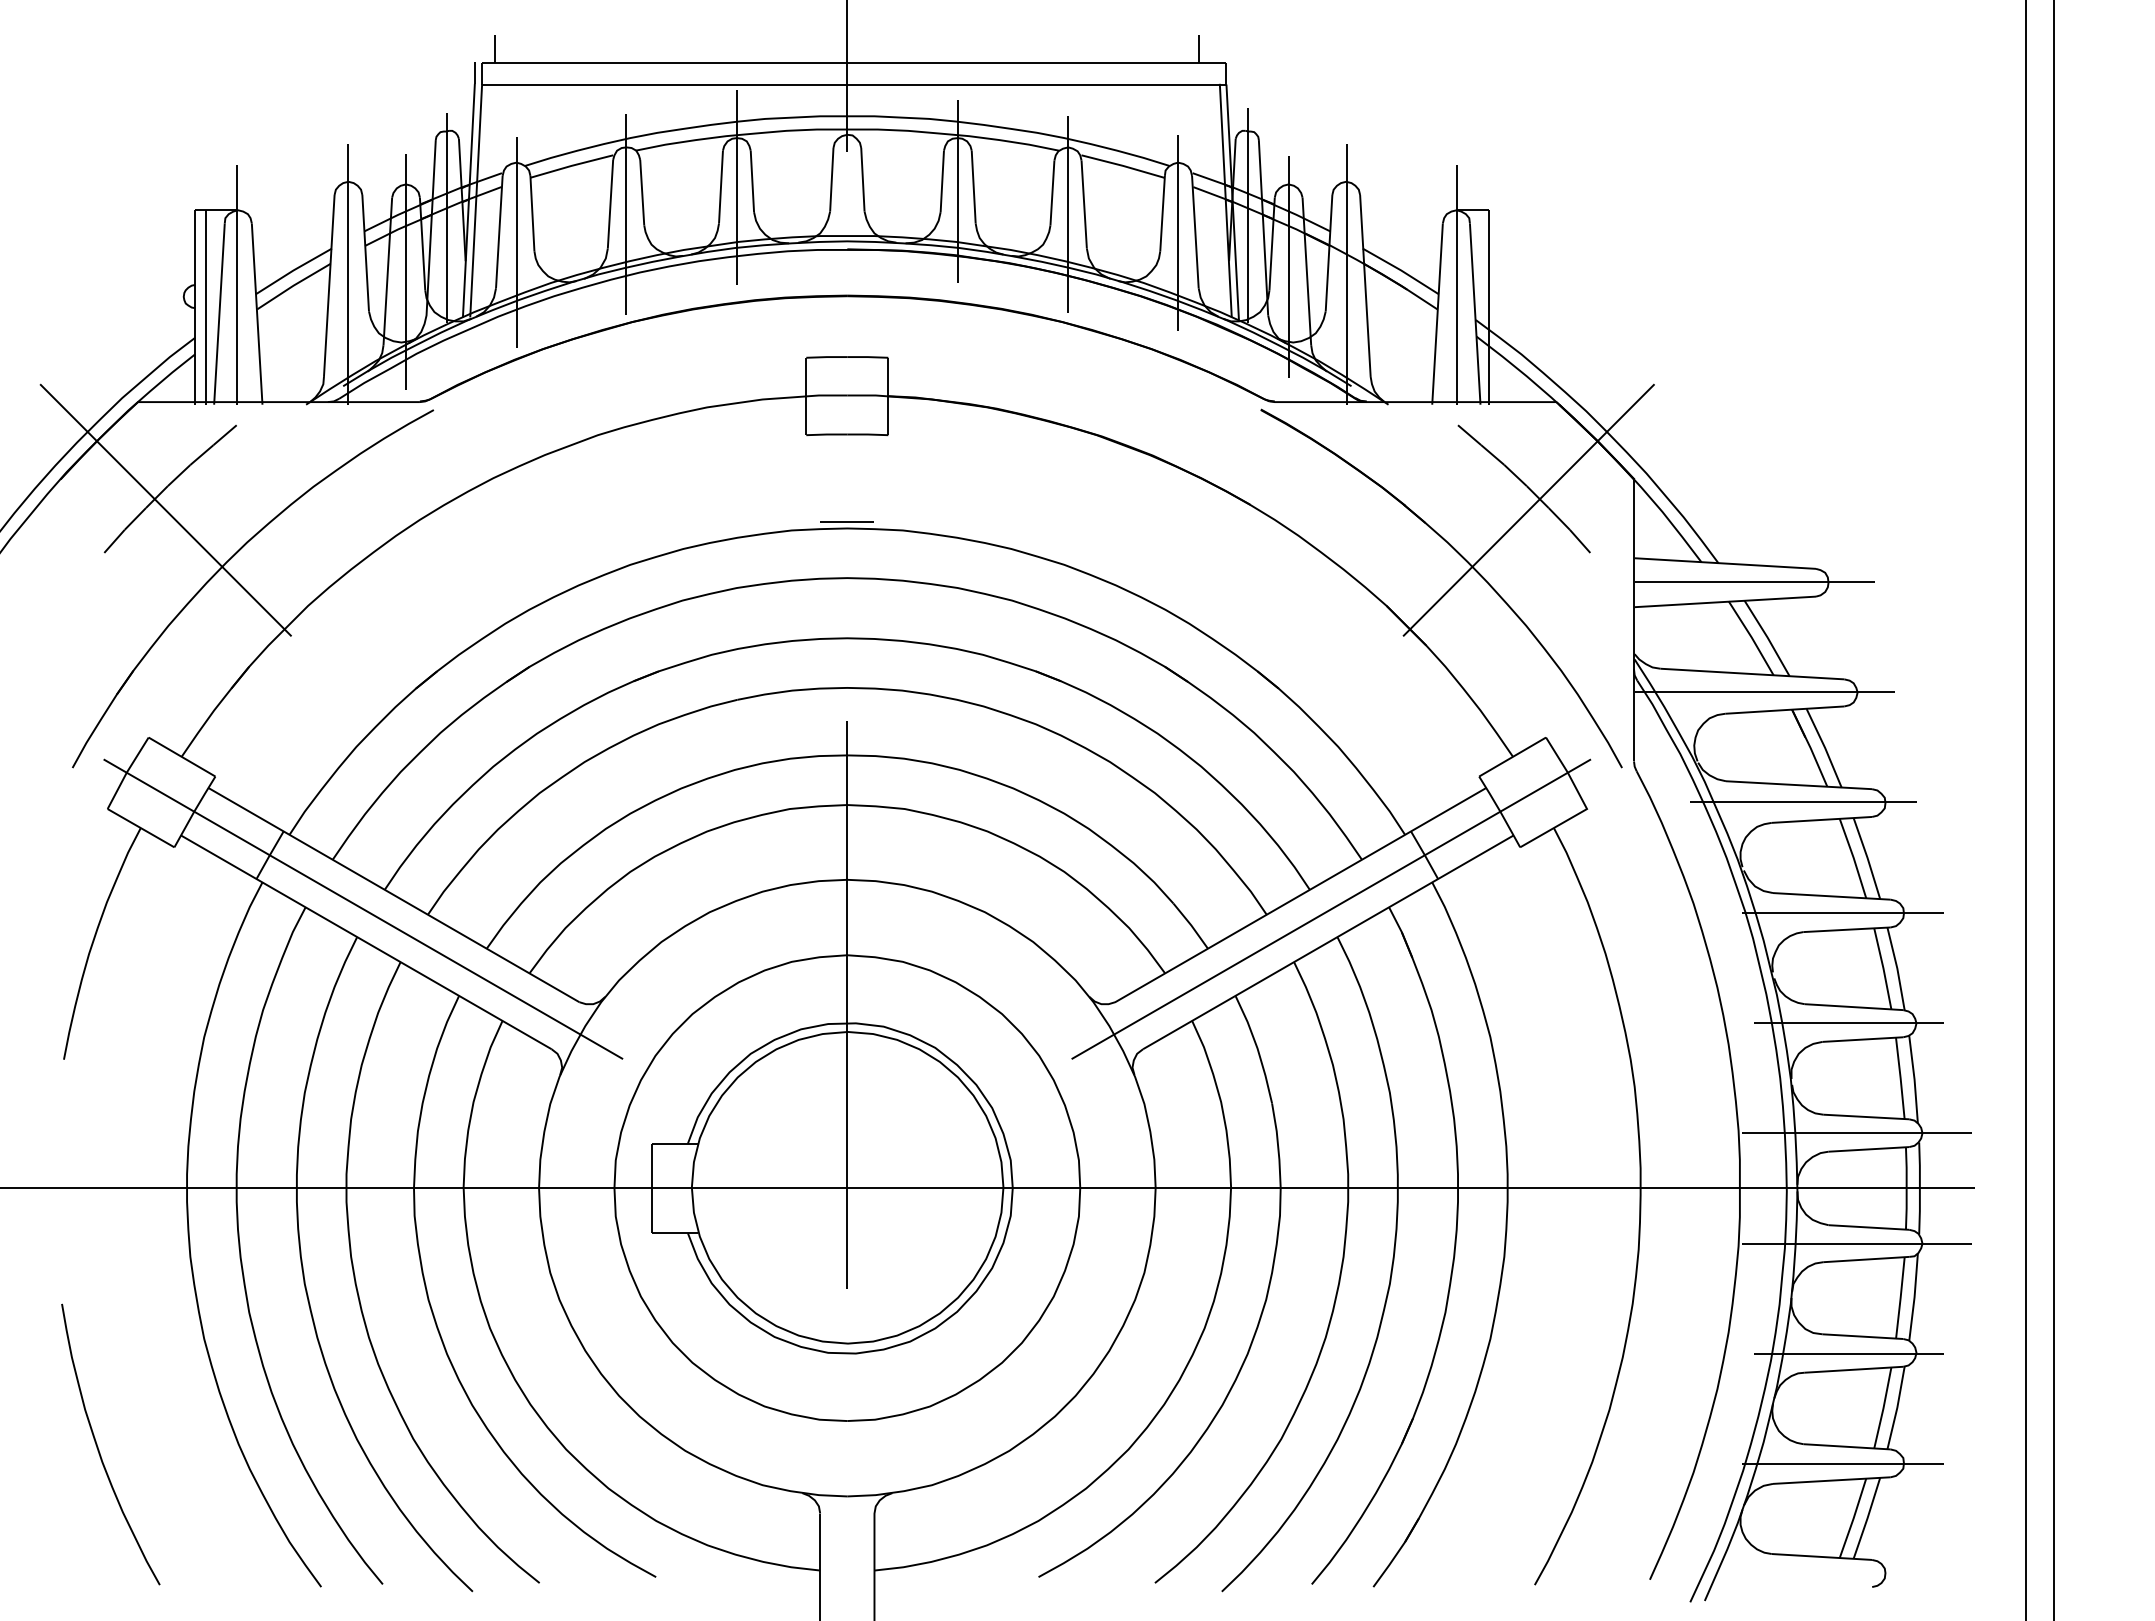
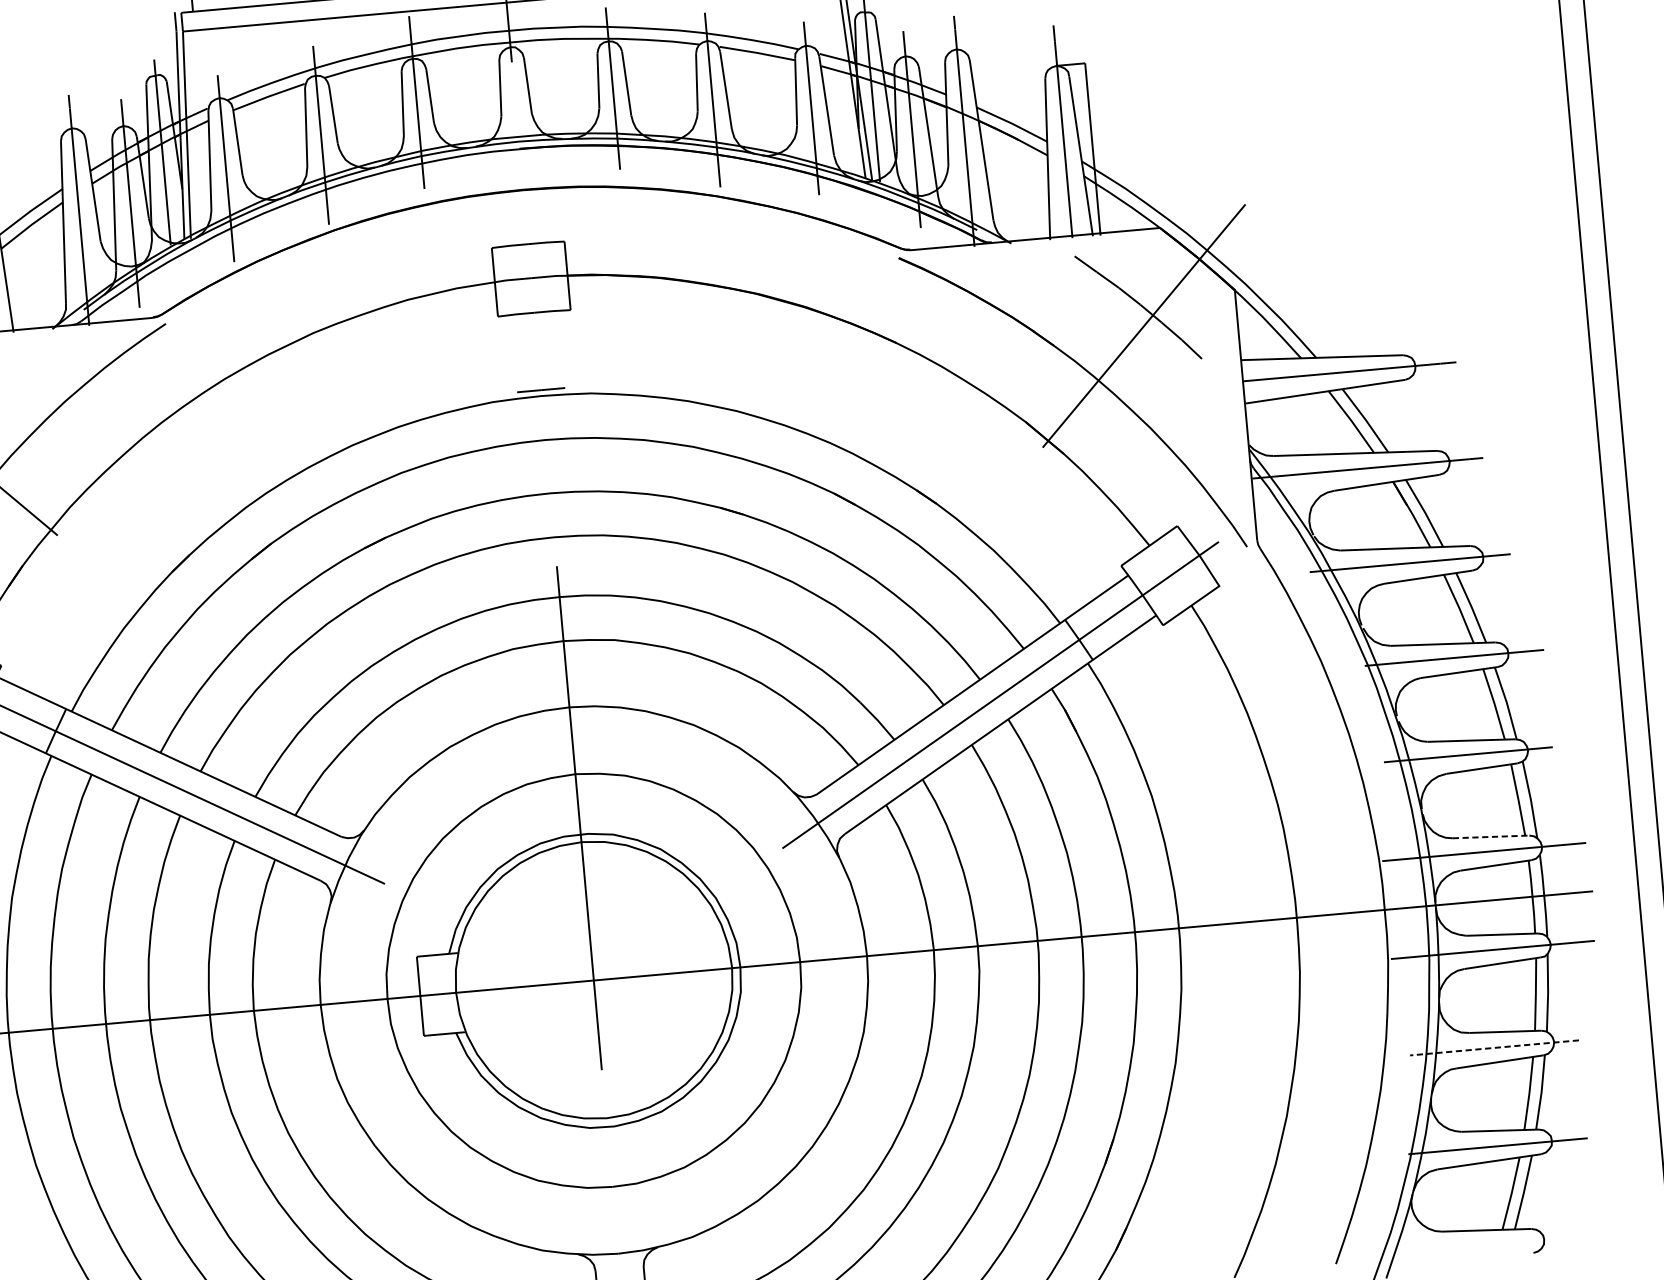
line: (1866, 1117) -> (1491, 837), solid -> dashed
line: (1848, 1353) -> (1494, 1047), solid -> dashed

